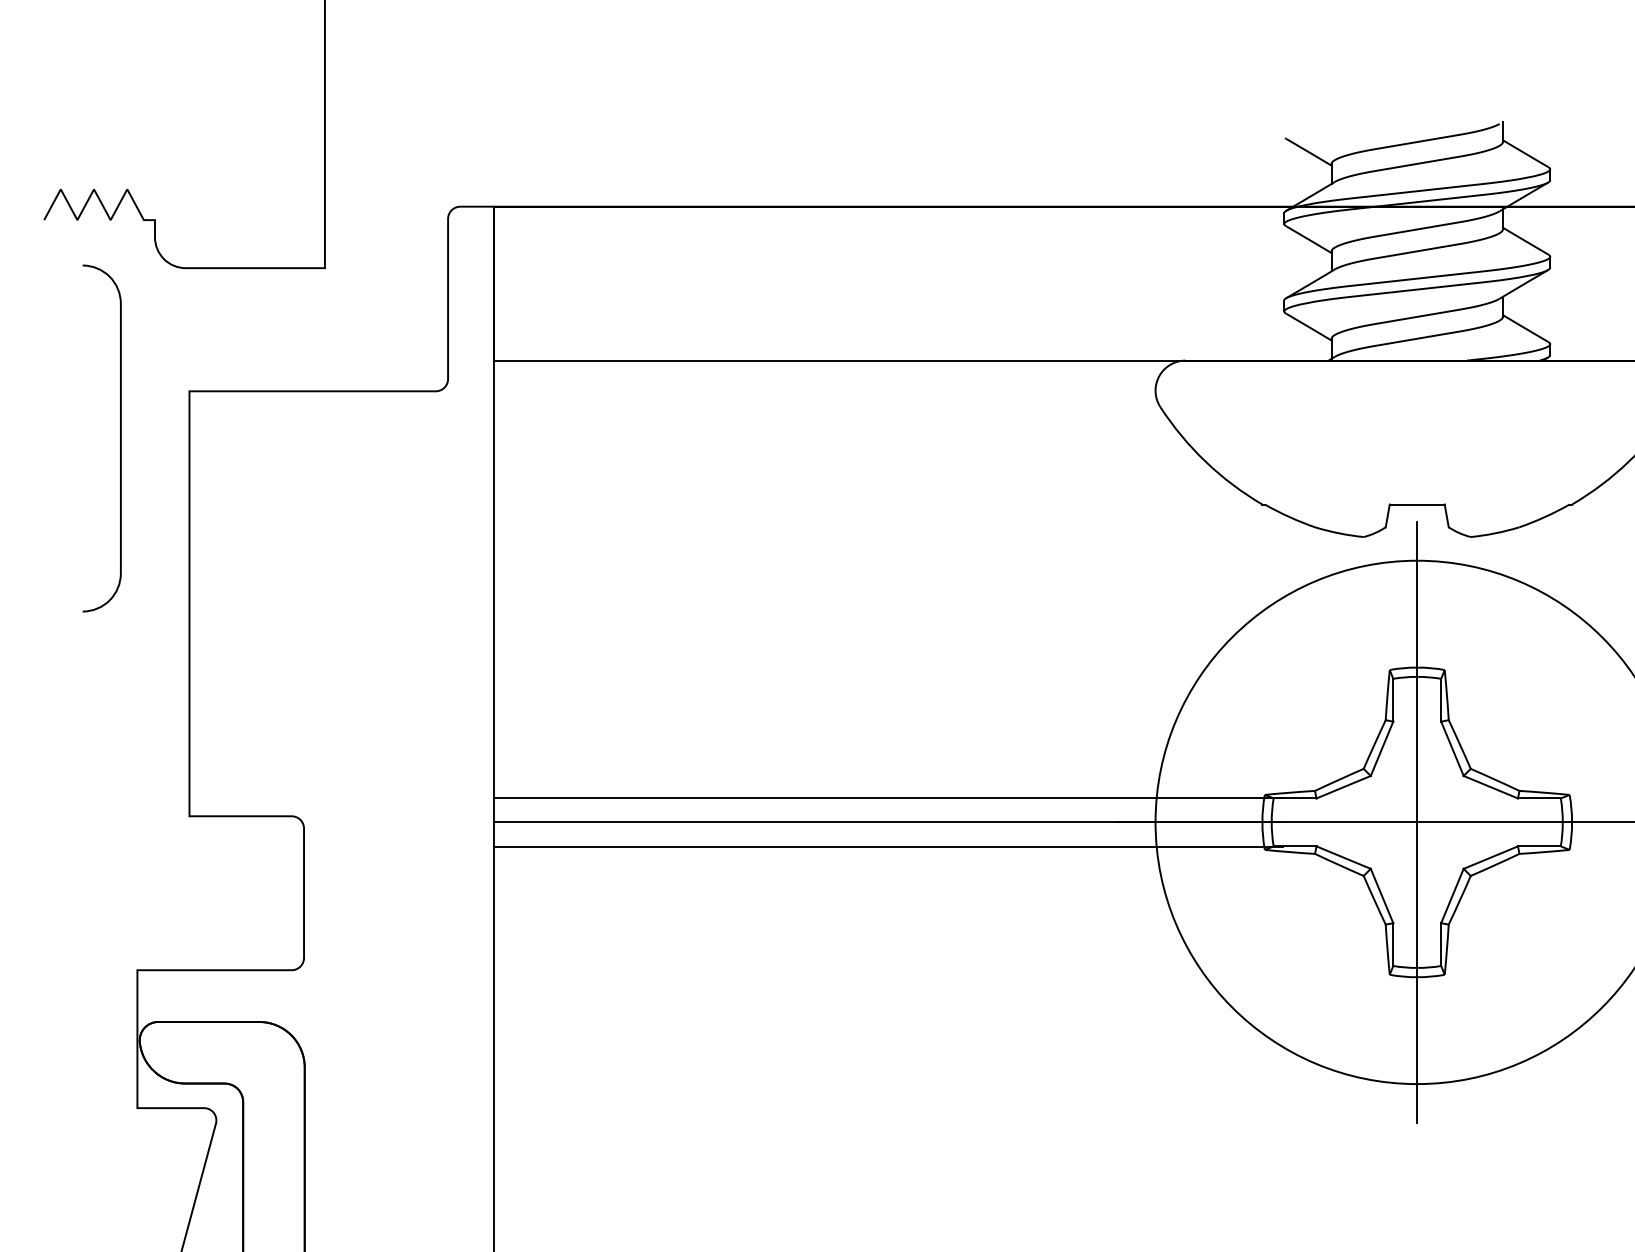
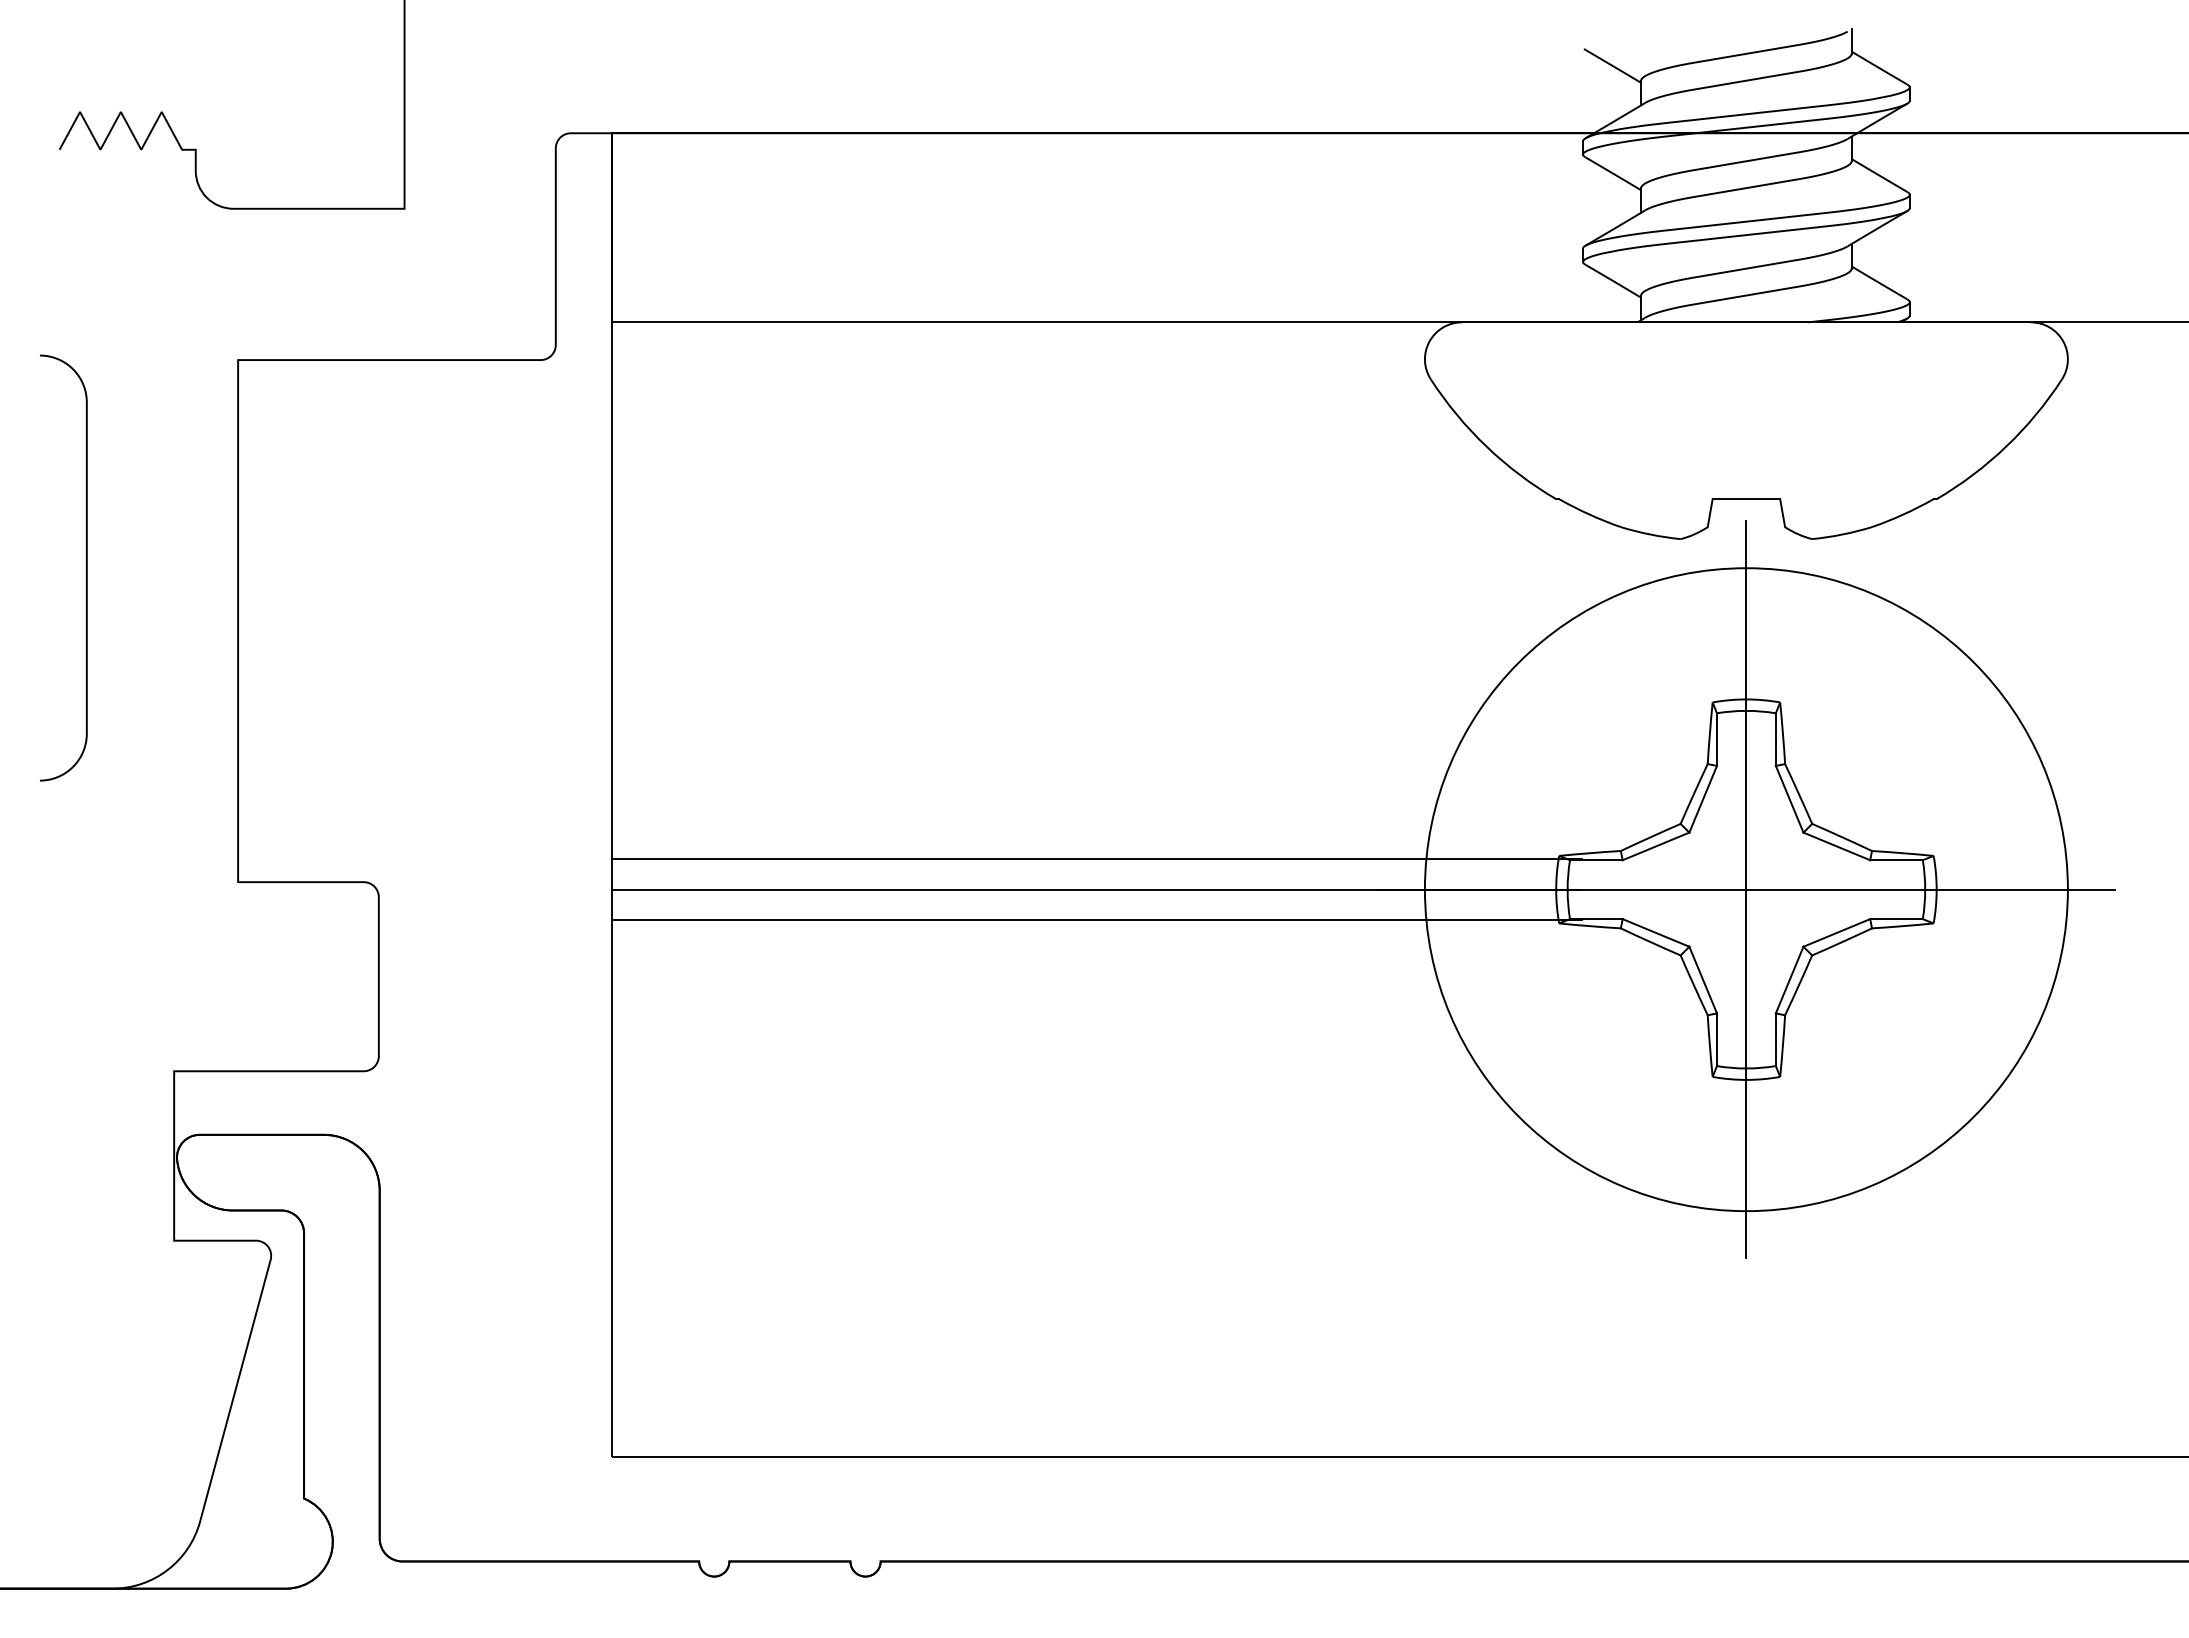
curve: (120, 438) -> (86, 567), moved

